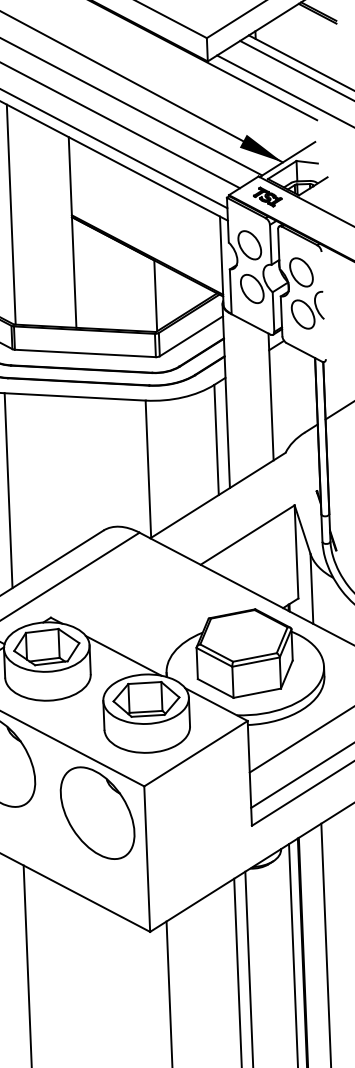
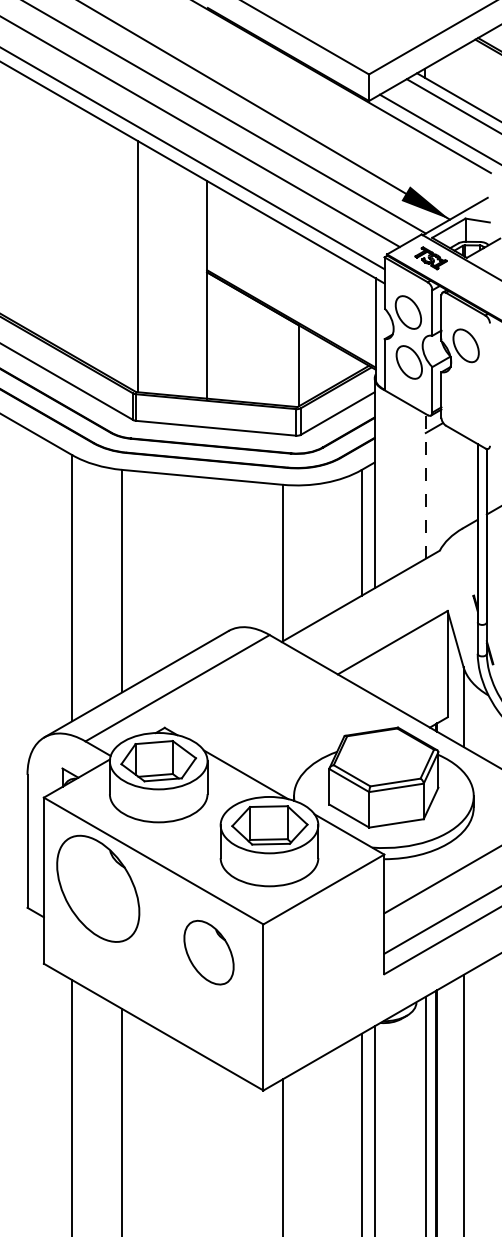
part: (307, 310) -> (471, 389), removed
line: (270, 396) -> (425, 485), solid -> dashed
part: (97, 812) -> (208, 952), size x0.6

